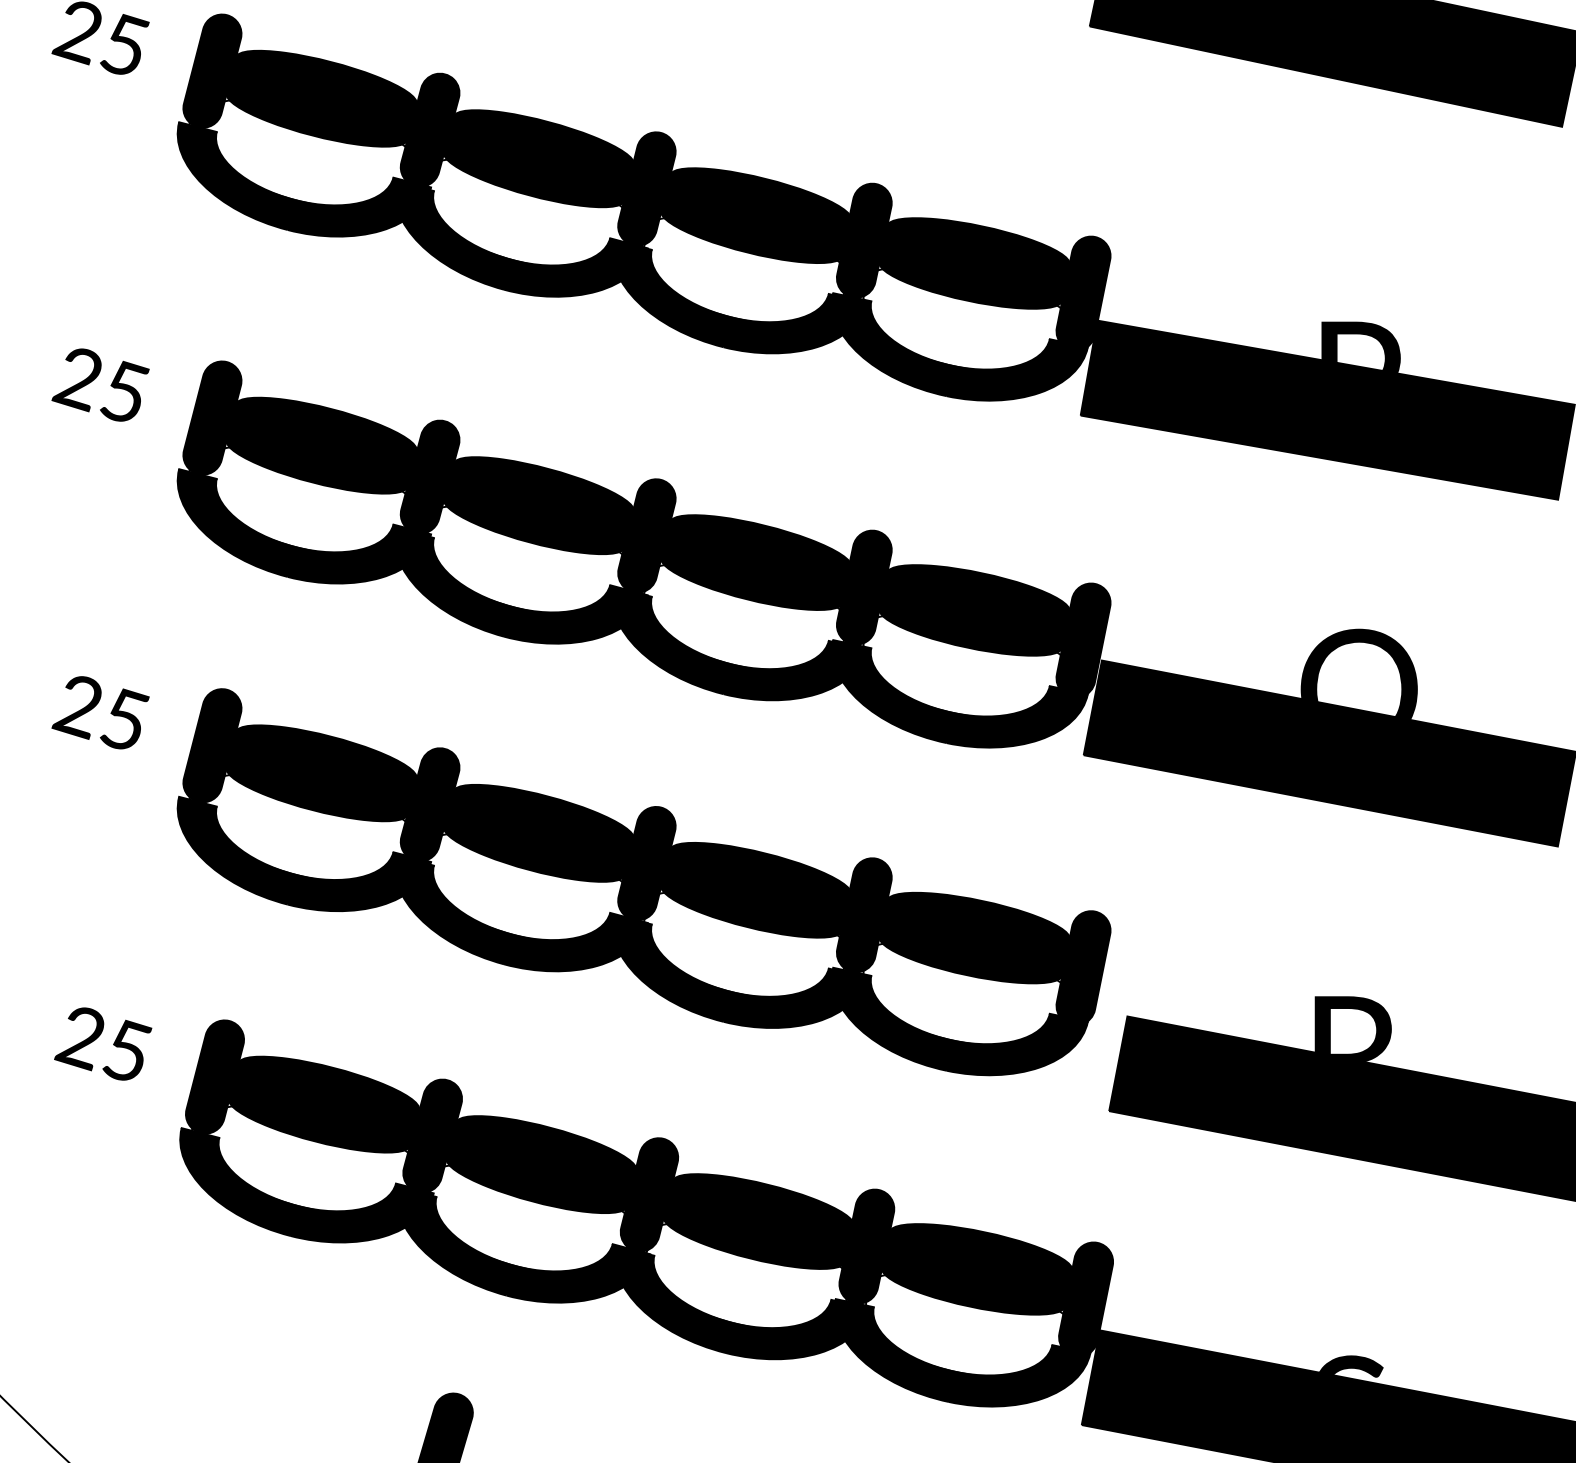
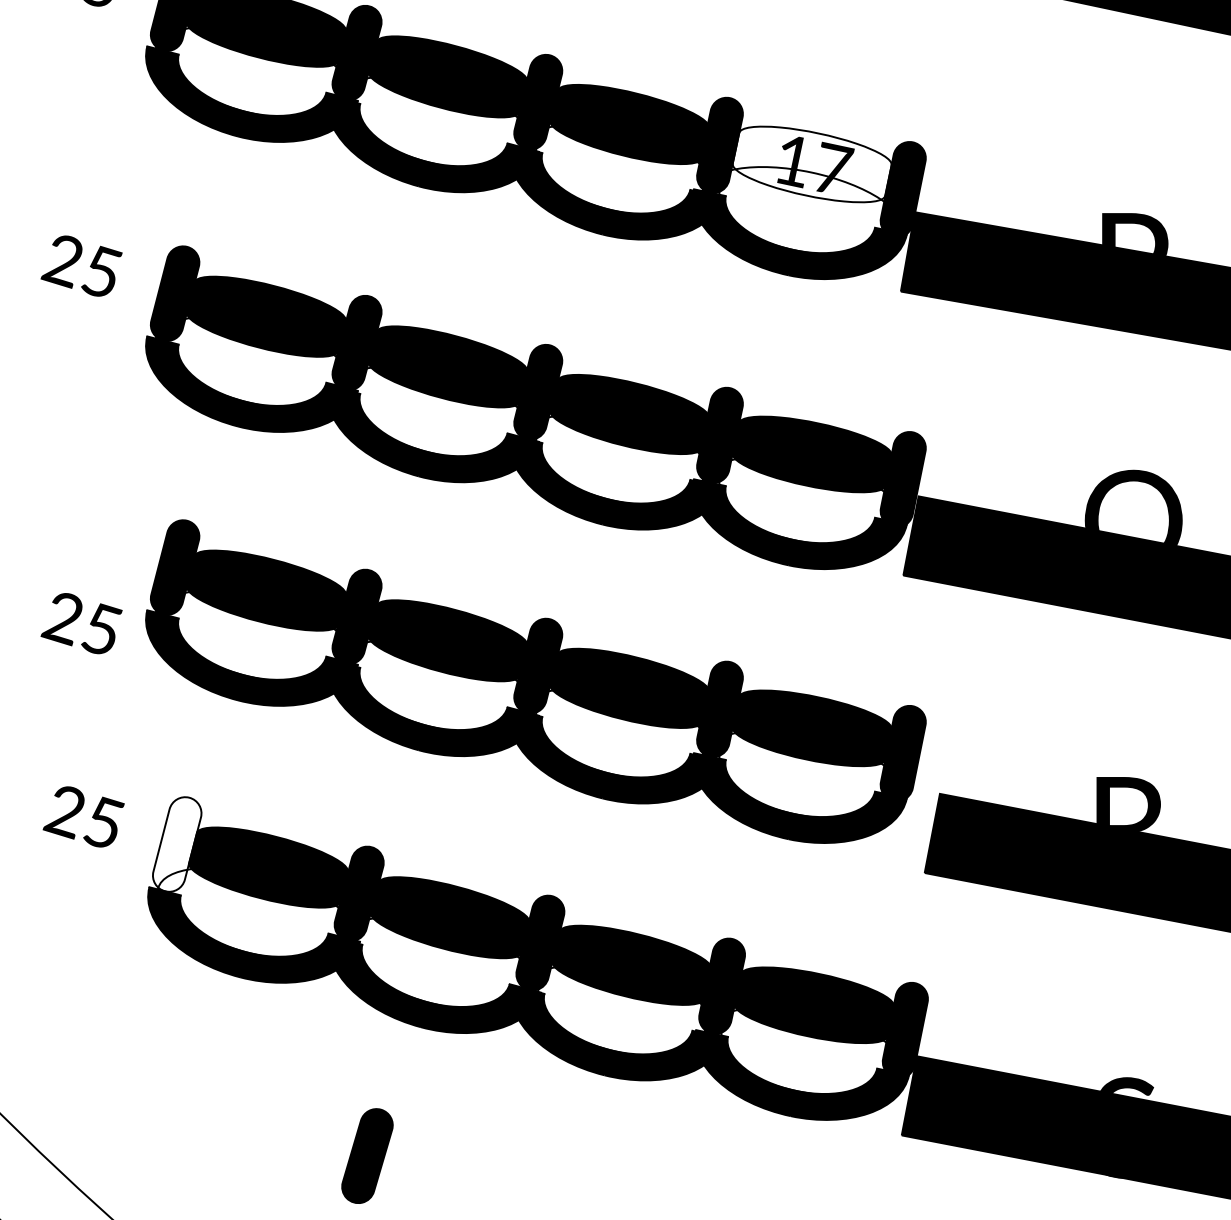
fill: (974, 263) -> (812, 164), removed
text: (100, 712) -> (81, 623), moved
fill: (214, 1076) -> (176, 844), removed

